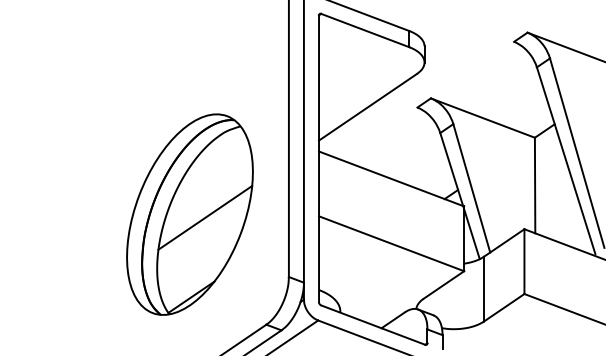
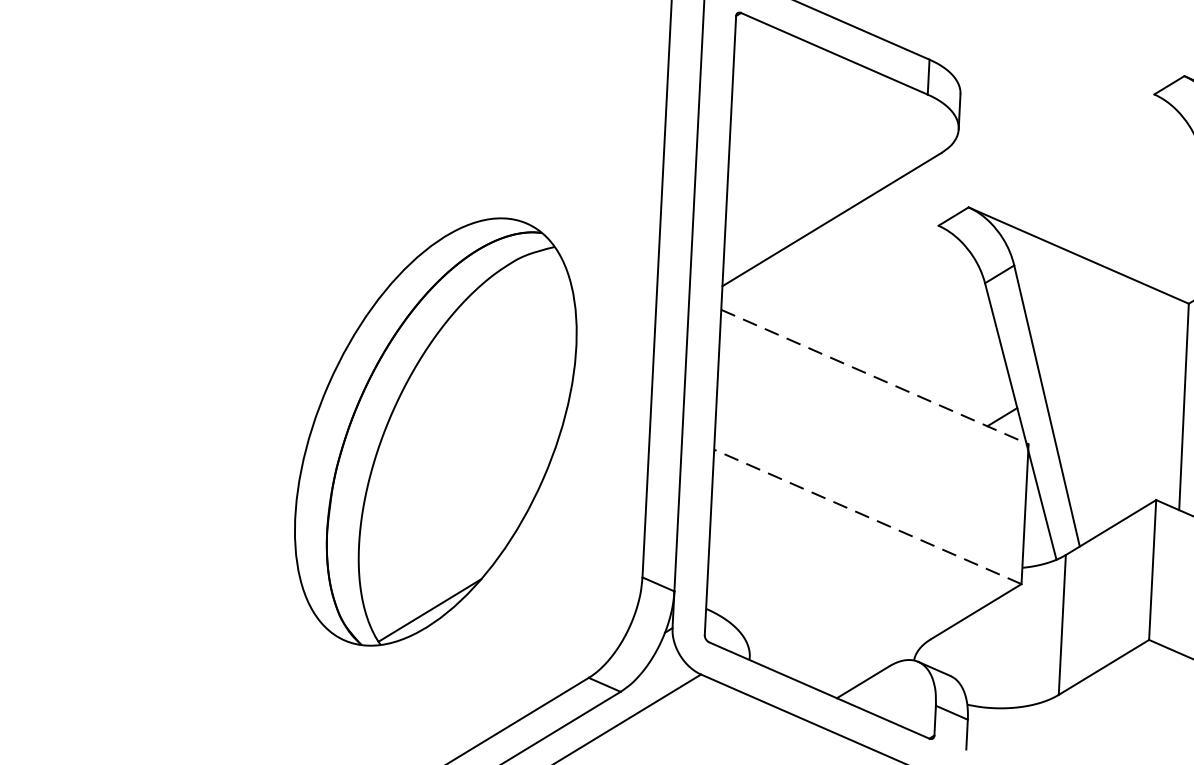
line: (391, 178) -> (874, 376), solid -> dashed
line: (205, 217) -> (469, 439), removed
line: (391, 243) -> (867, 516), solid -> dashed

